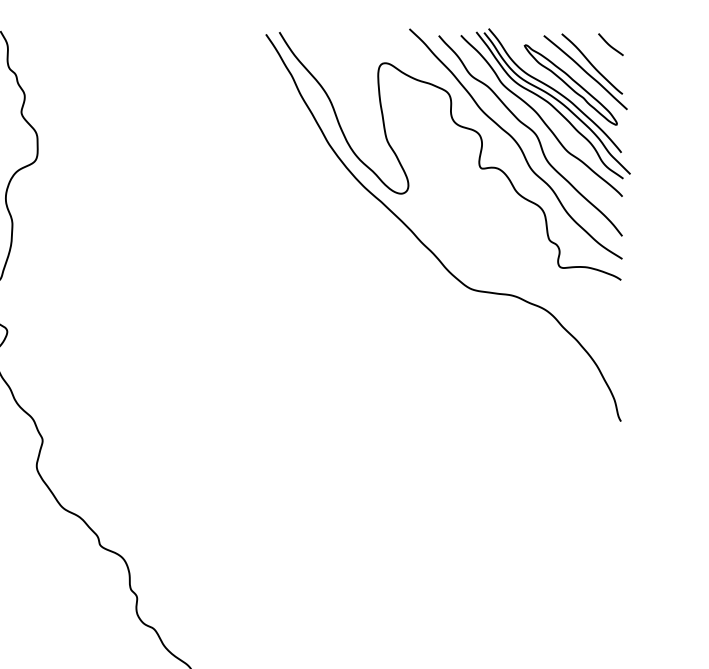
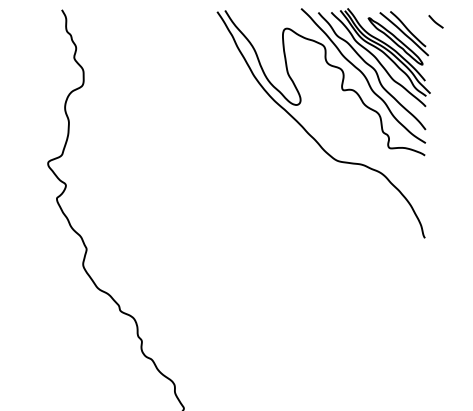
line: (609, 44) -> (435, 21), moved

